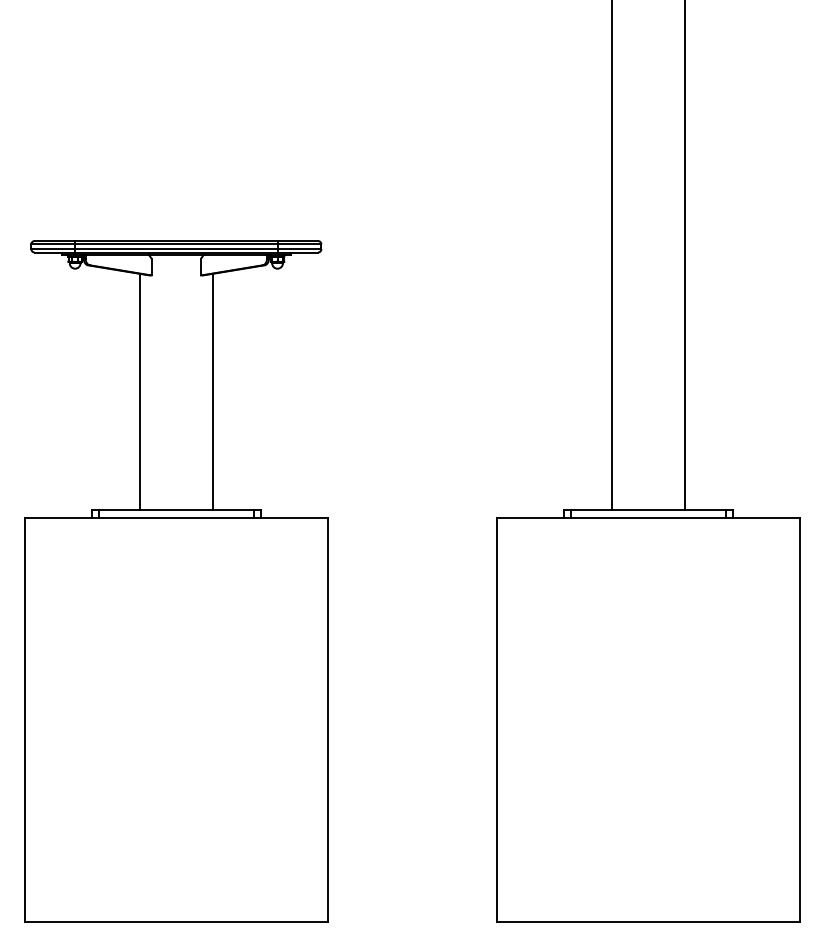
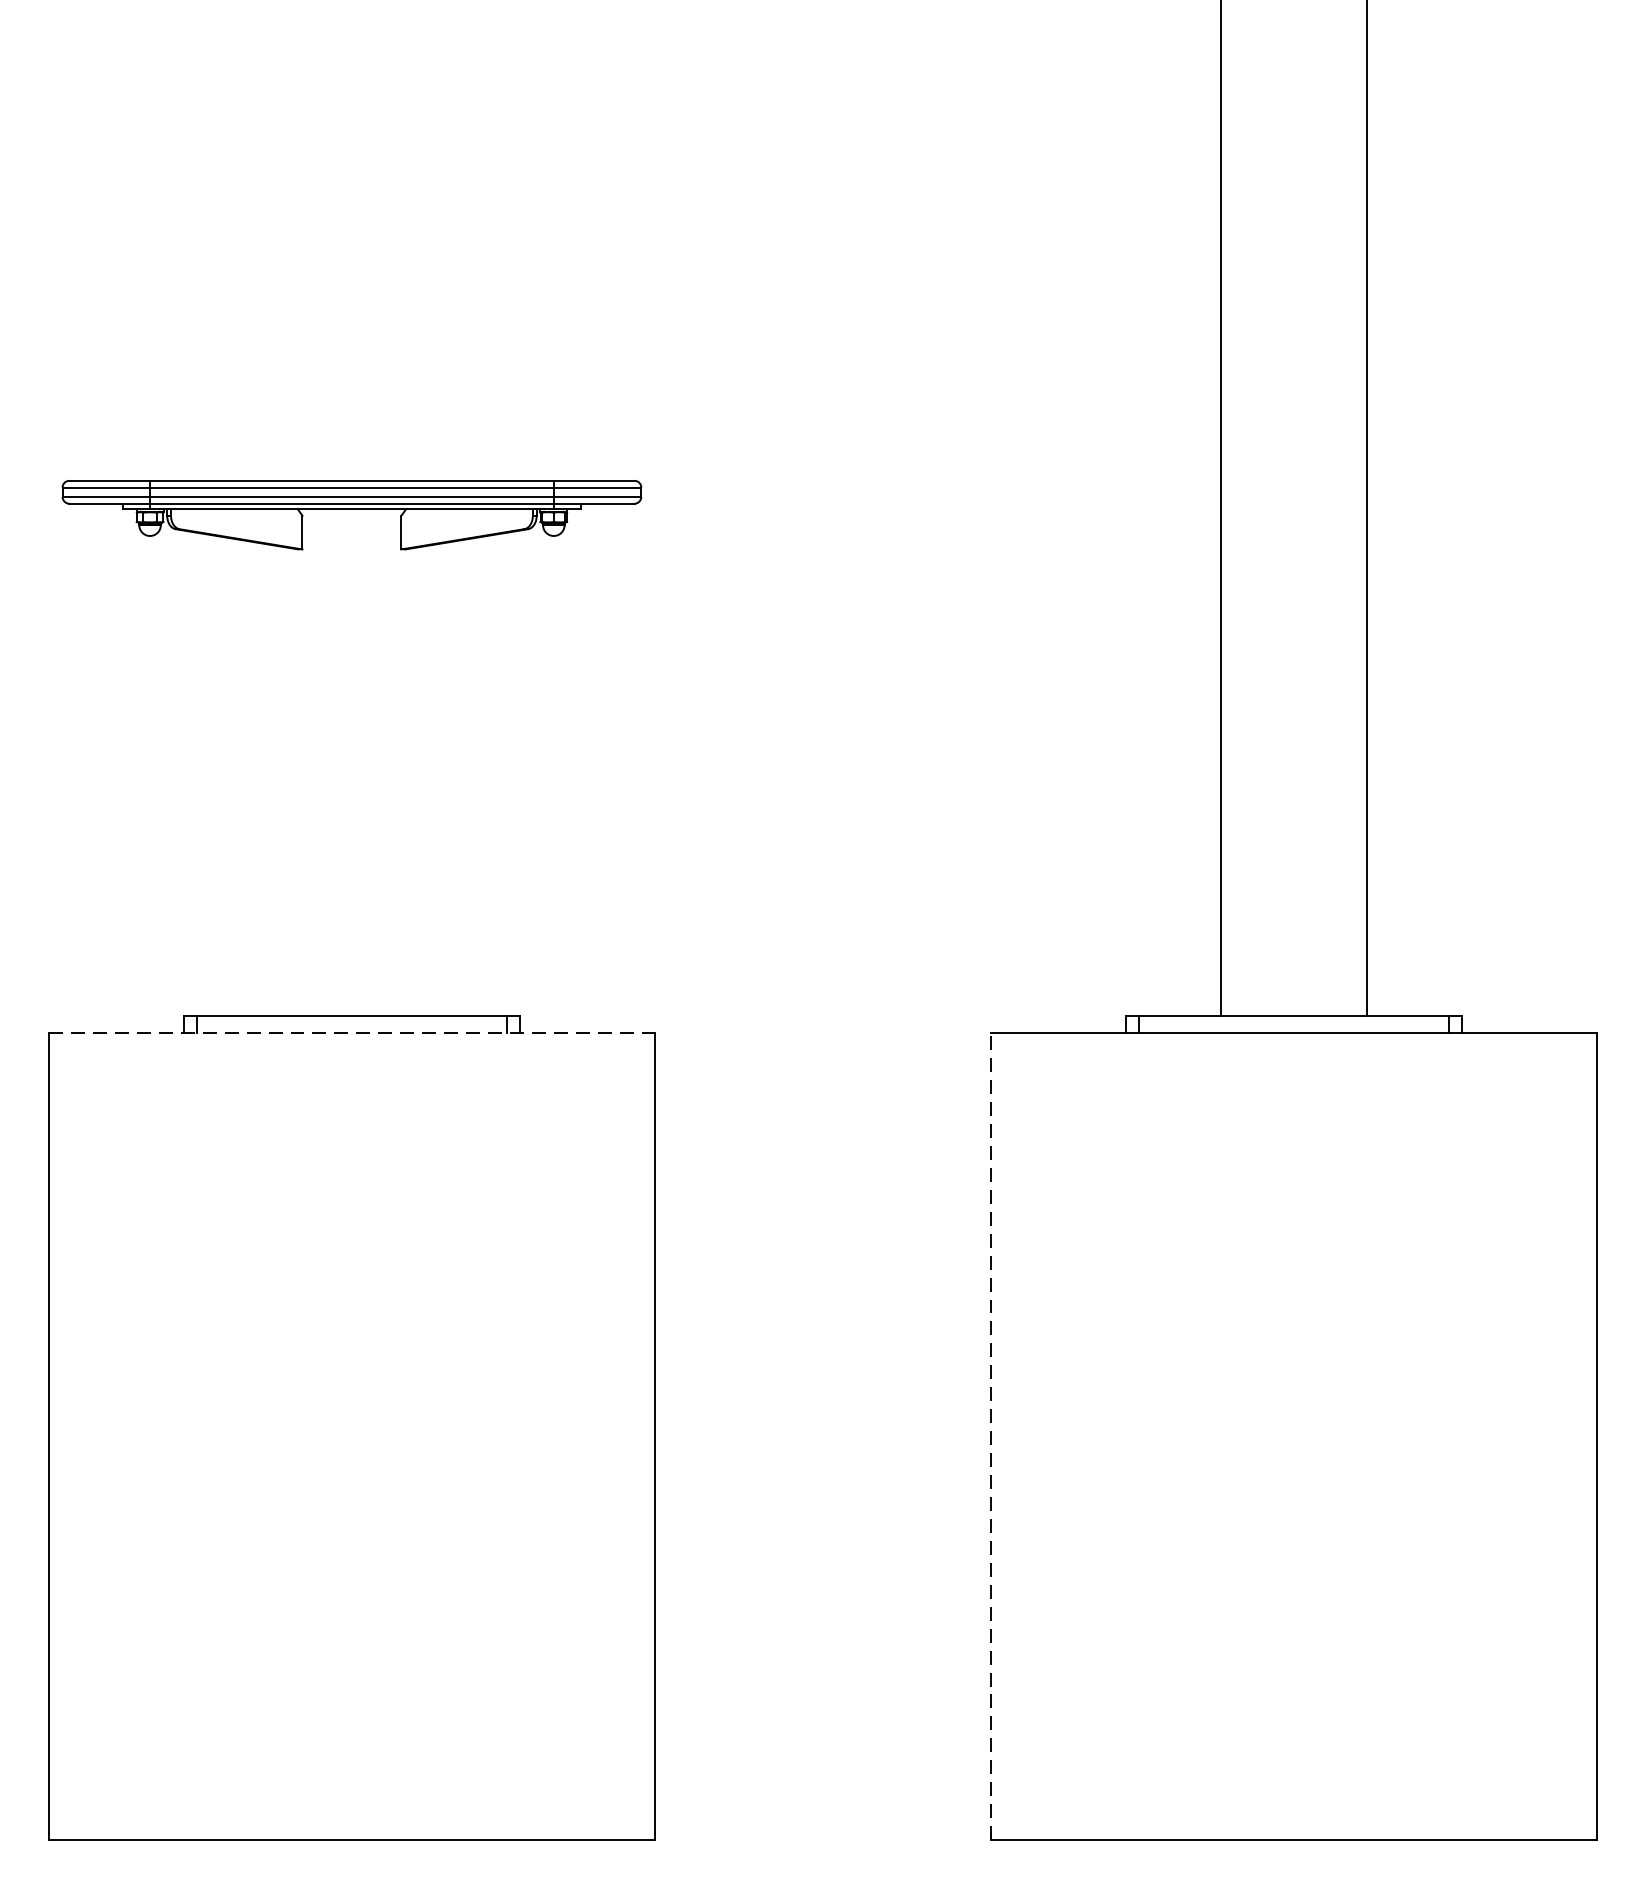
line: (139, 391) -> (278, 780), removed
line: (212, 391) -> (424, 780), removed
line: (176, 517) -> (352, 1032), solid -> dashed
line: (496, 719) -> (990, 1435), solid -> dashed

